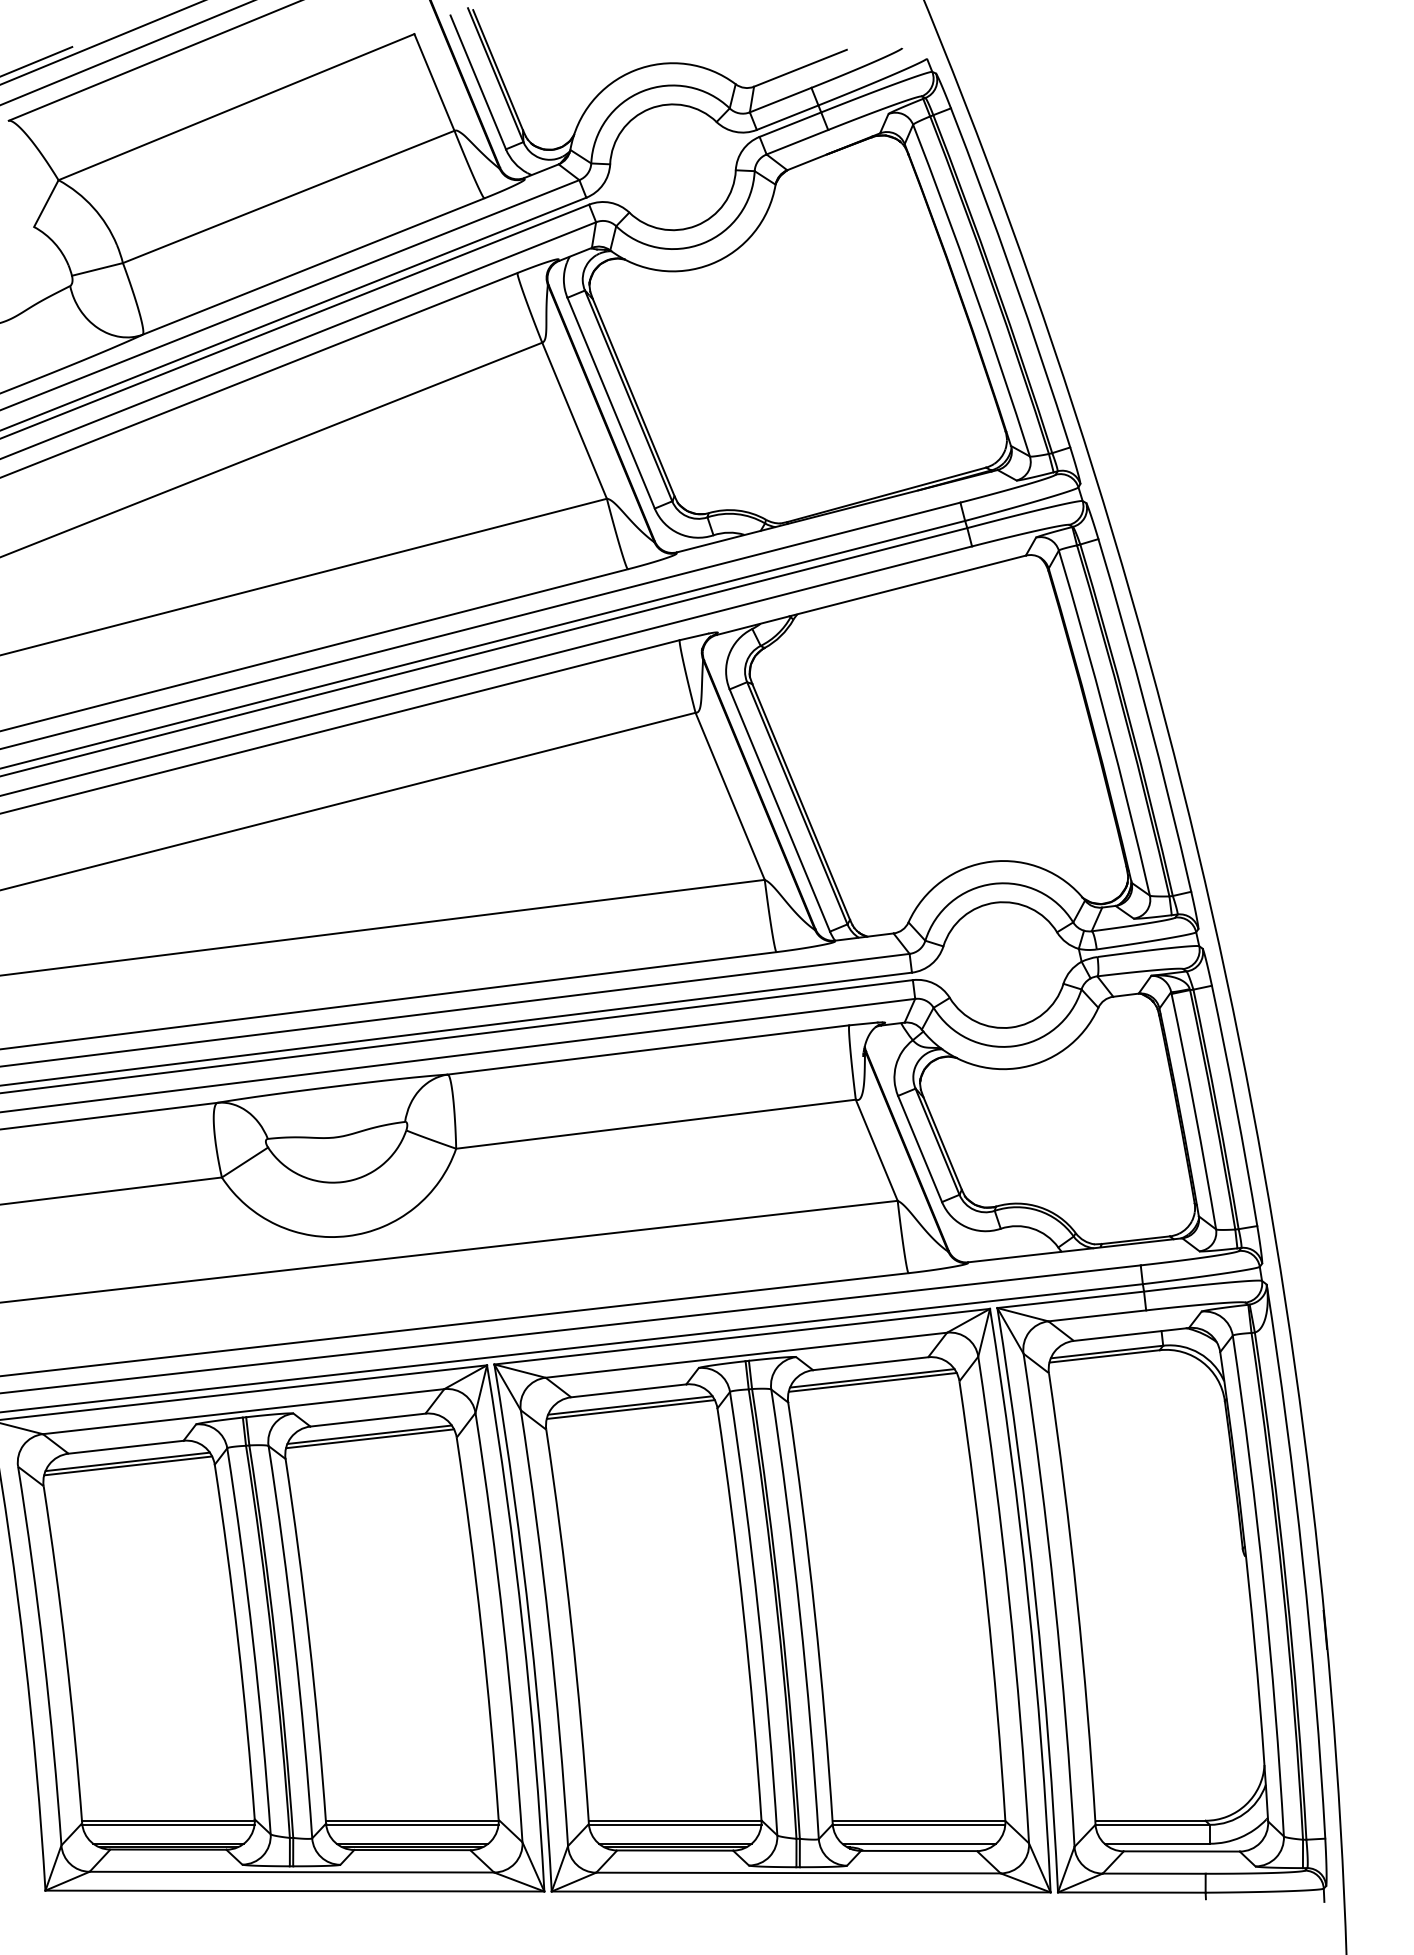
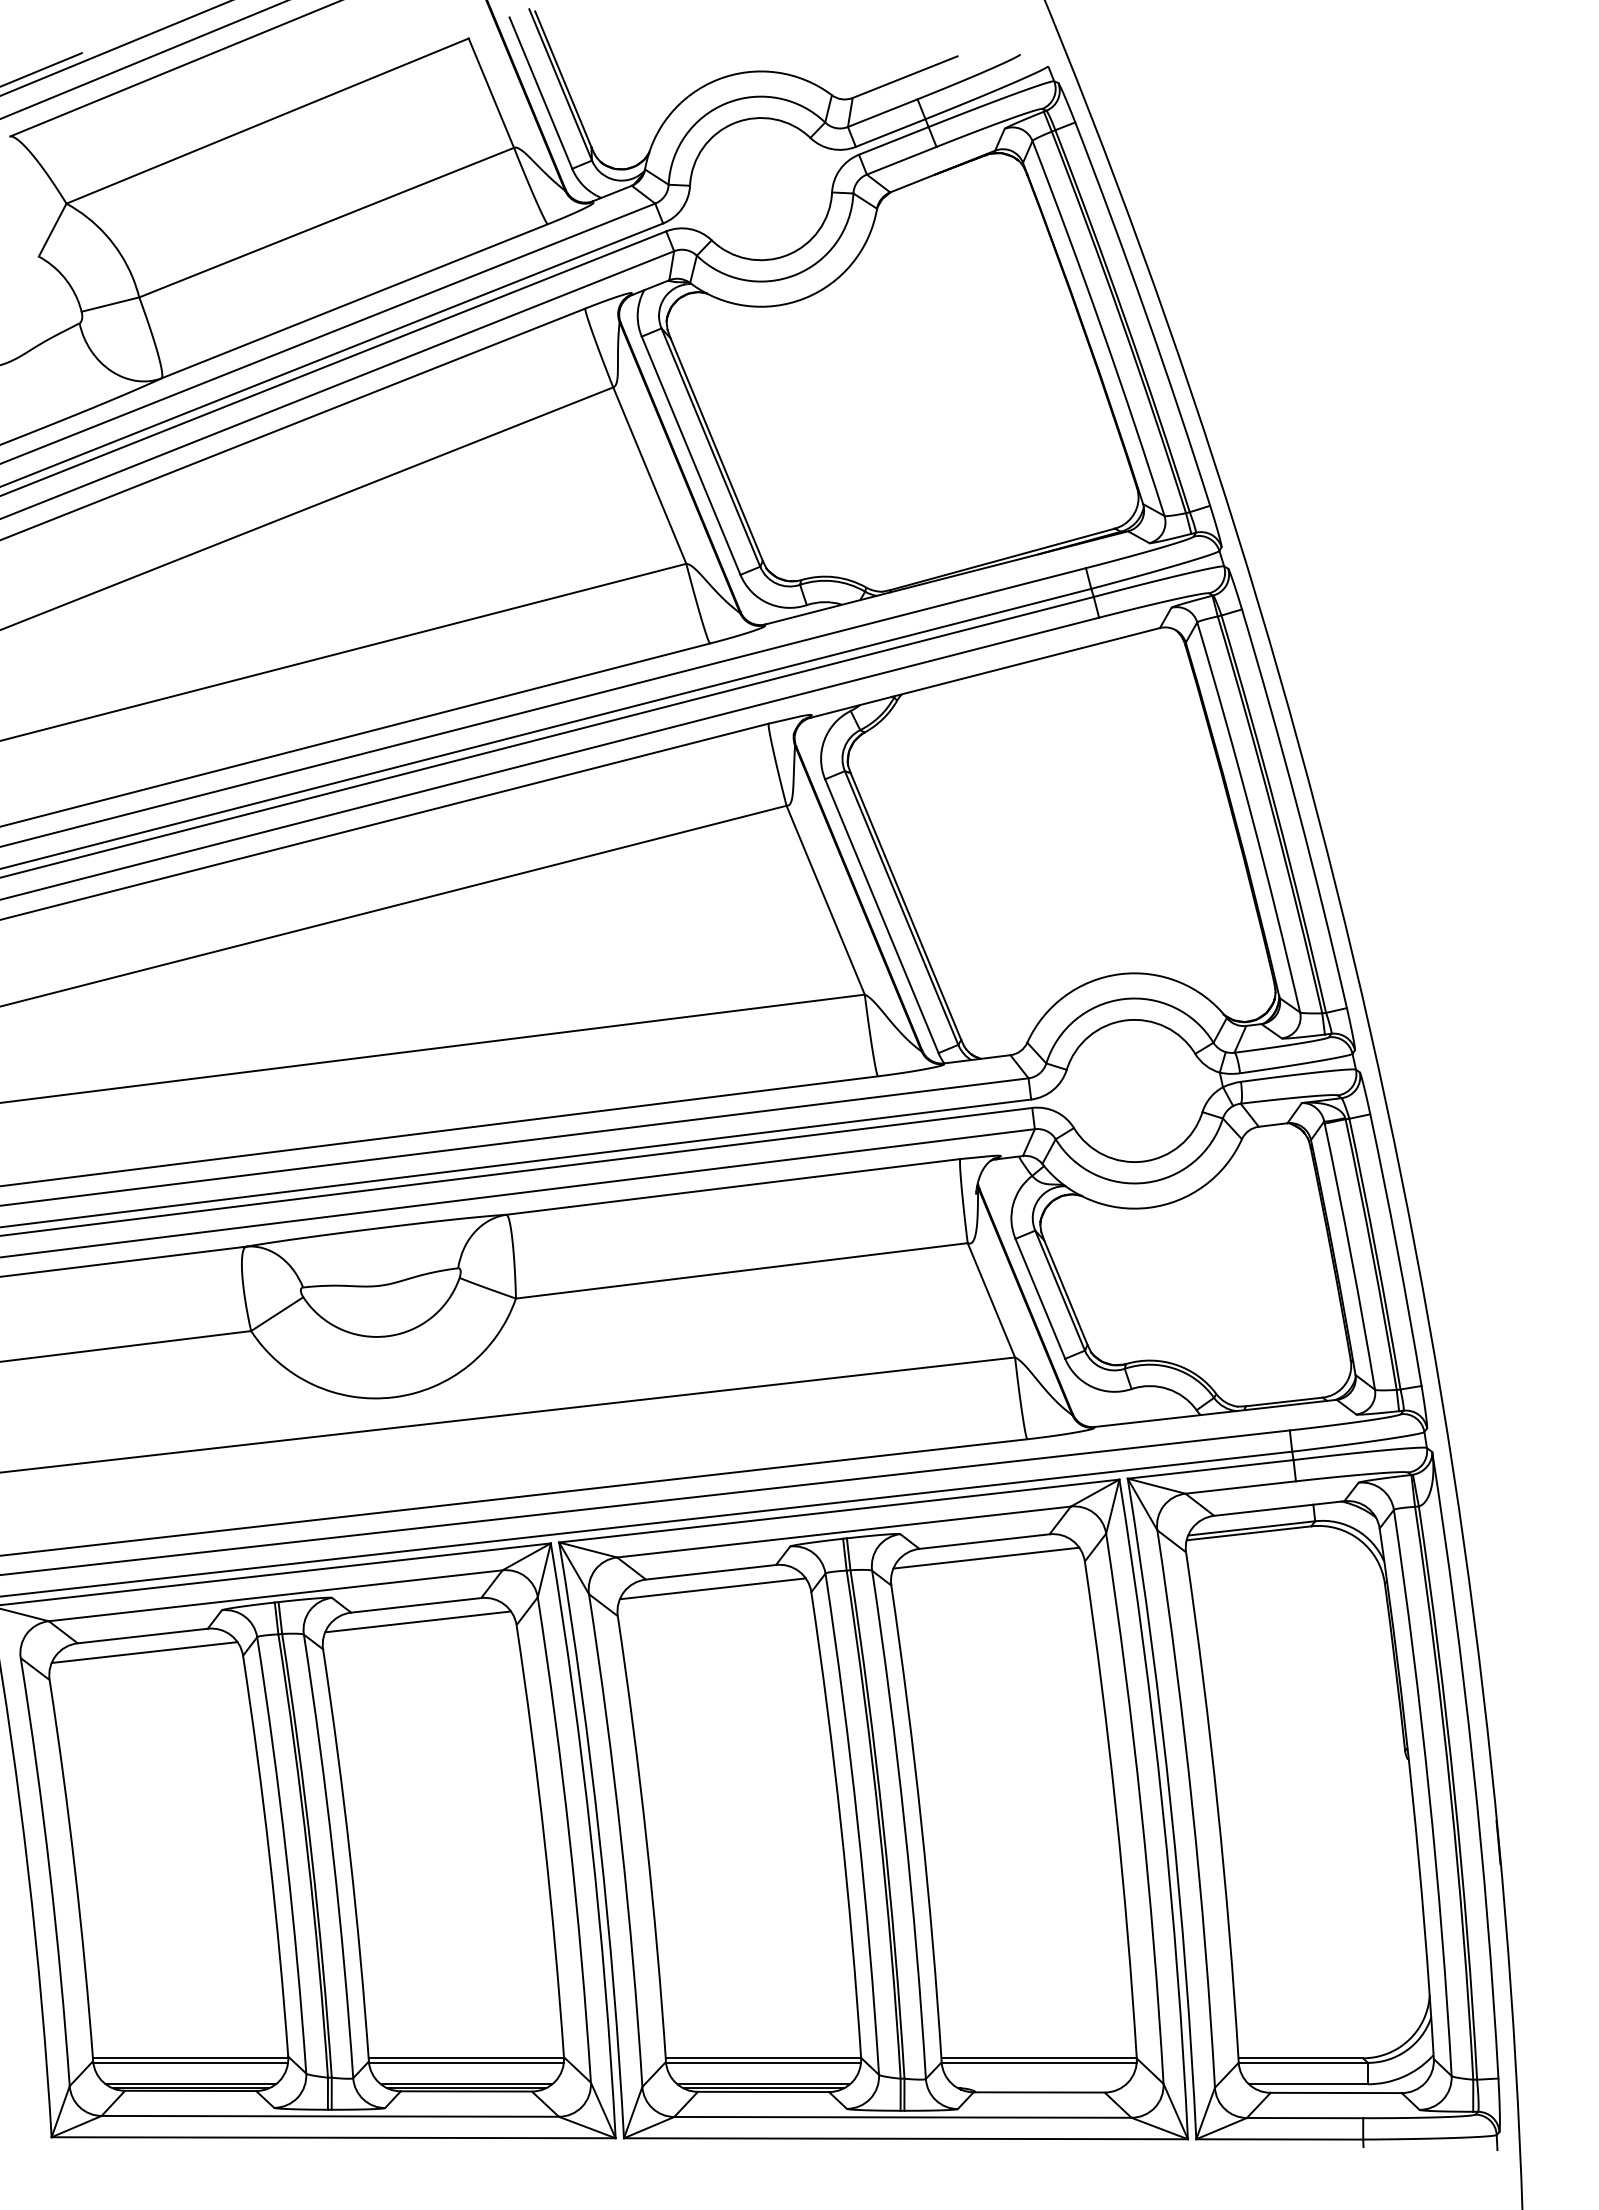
line: (872, 1382) -> (986, 1562), removed
line: (630, 1409) -> (713, 1593), removed
line: (369, 1438) -> (418, 1626), removed
line: (127, 1465) -> (144, 1656), removed
line: (919, 1843) -> (1039, 2084), removed

